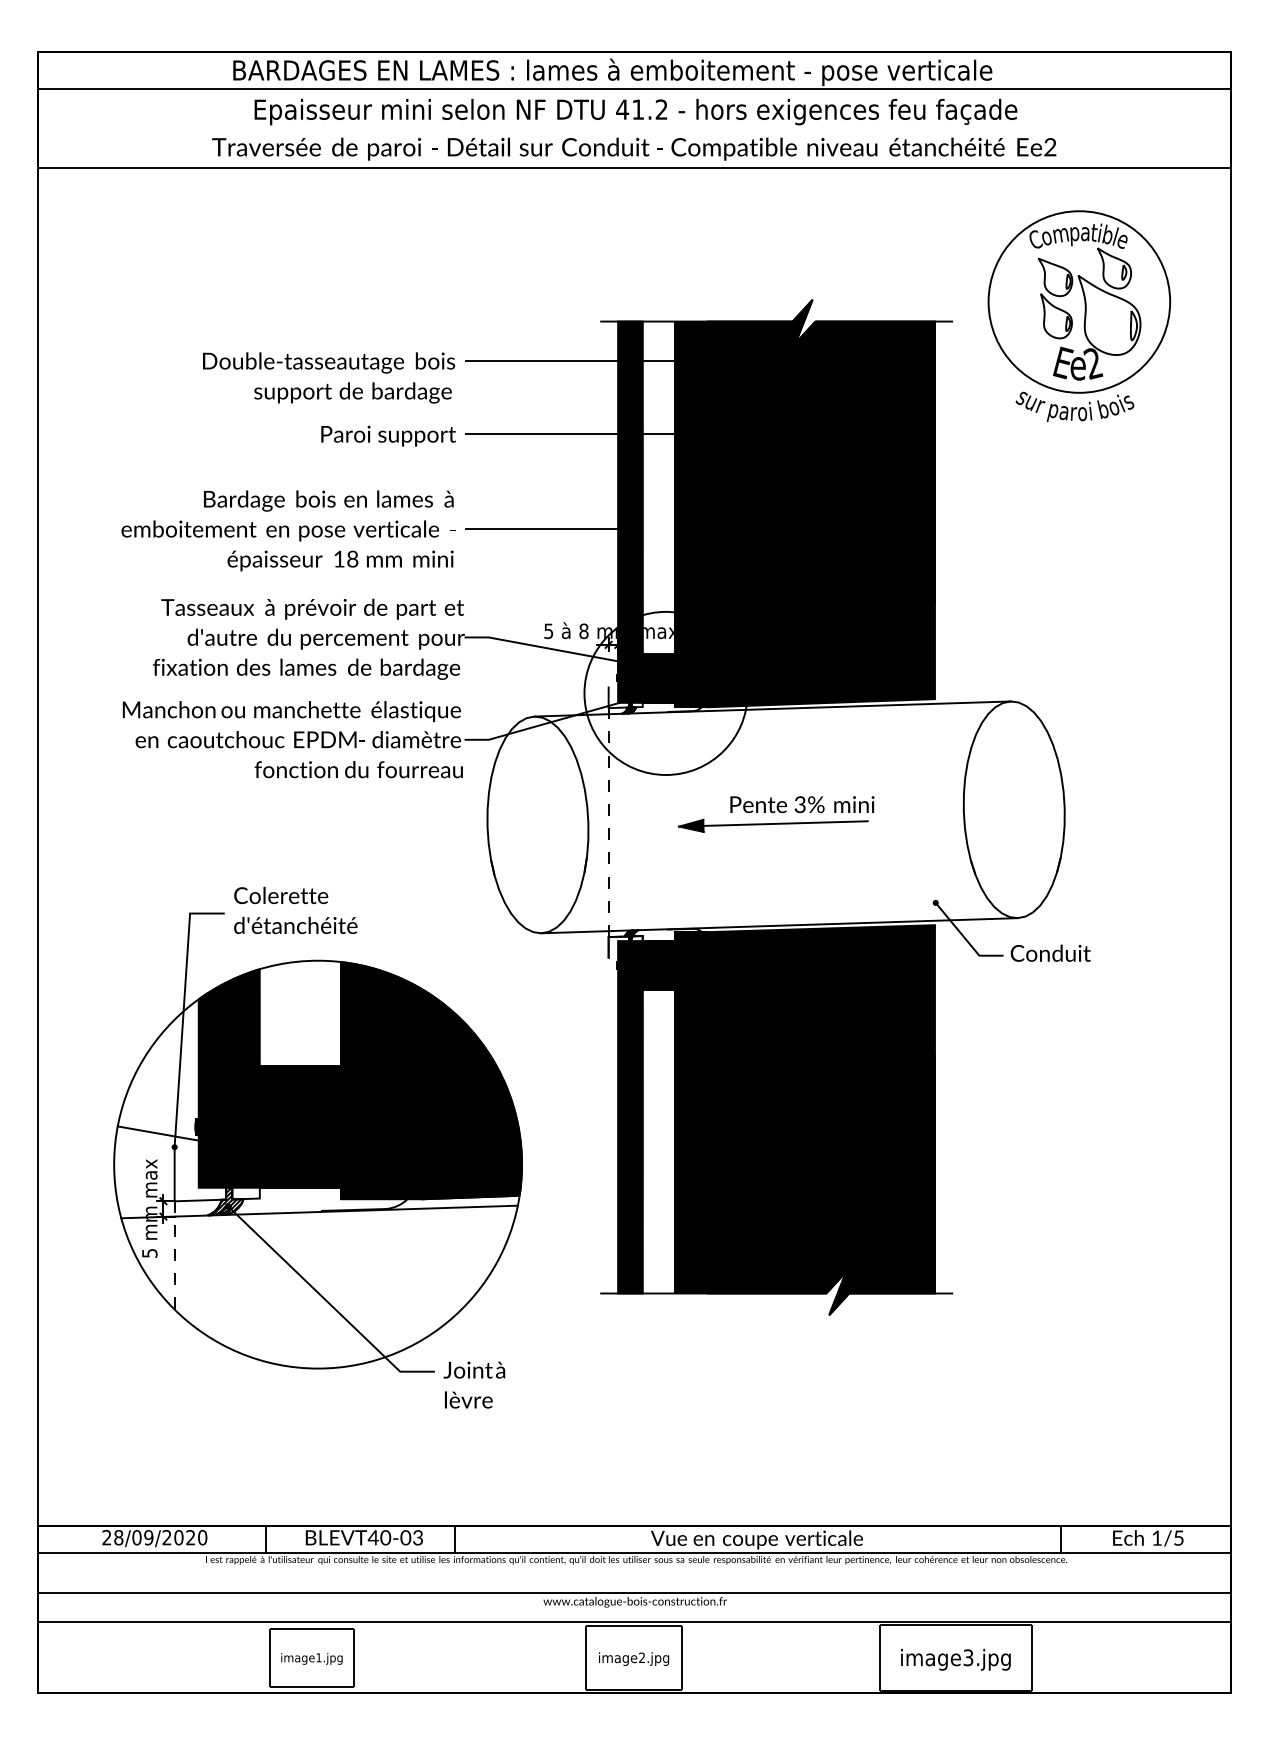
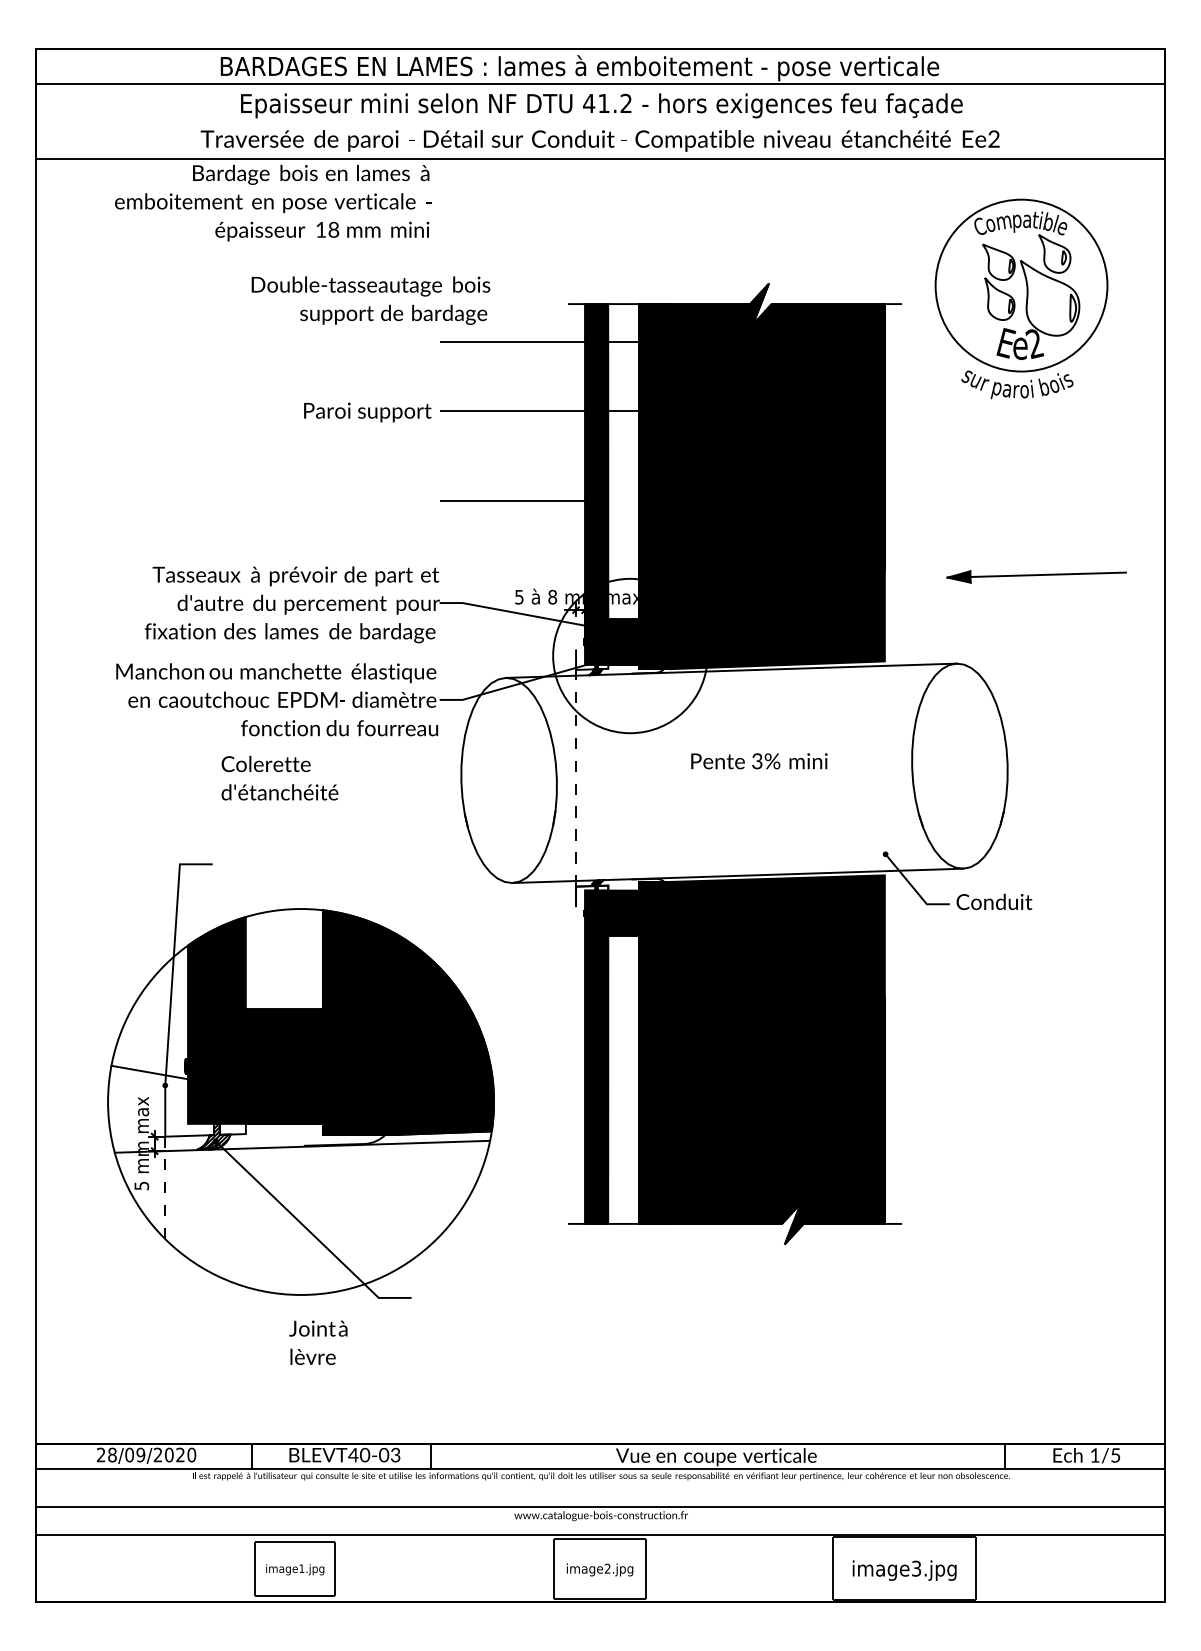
text: (328, 377) -> (370, 300), moved
text: (288, 530) -> (273, 202), moved
part: (773, 825) -> (1036, 576), moved
text: (295, 910) -> (279, 778), moved
text: (474, 1384) -> (318, 1342), moved

